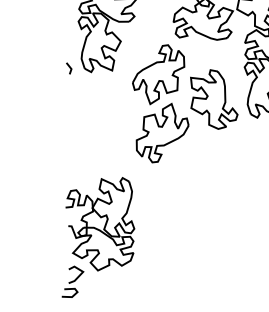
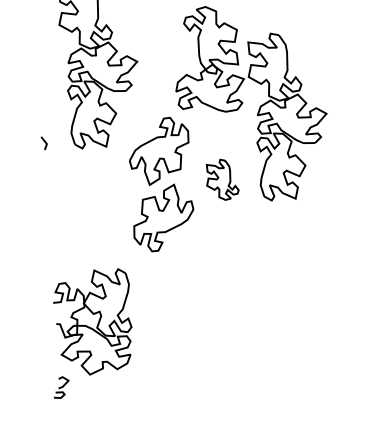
line: (69, 67) -> (44, 142), moved
part: (214, 99) -> (222, 179), size x0.6
part: (72, 281) -> (61, 387), size x0.6

